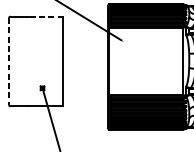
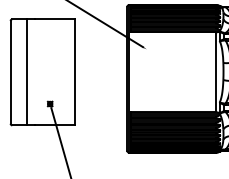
line: (46, 16) -> (54, 19), dashed -> solid
line: (8, 61) -> (10, 72), dashed -> solid
line: (22, 61) -> (26, 72), added

